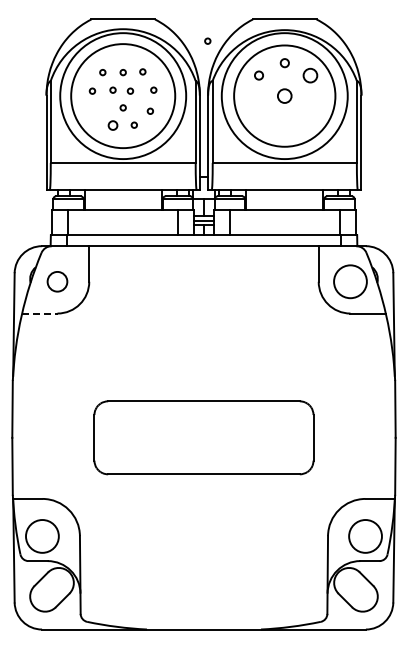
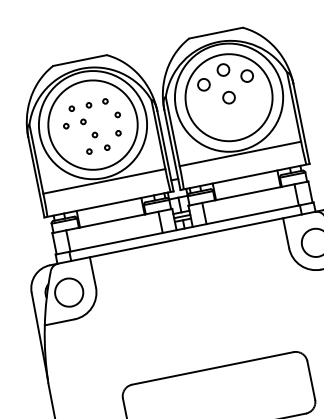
circle: (207, 40) -> (154, 63), removed
circle: (284, 62) -> (223, 69), size x1.67
circle: (258, 75) -> (203, 84), size x1.67
circle: (130, 90) -> (98, 119), removed
circle: (112, 125) -> (88, 151), size x0.62
circle: (57, 281) -> (69, 292), size x1.67
line: (39, 313) -> (59, 322), dashed -> solid

